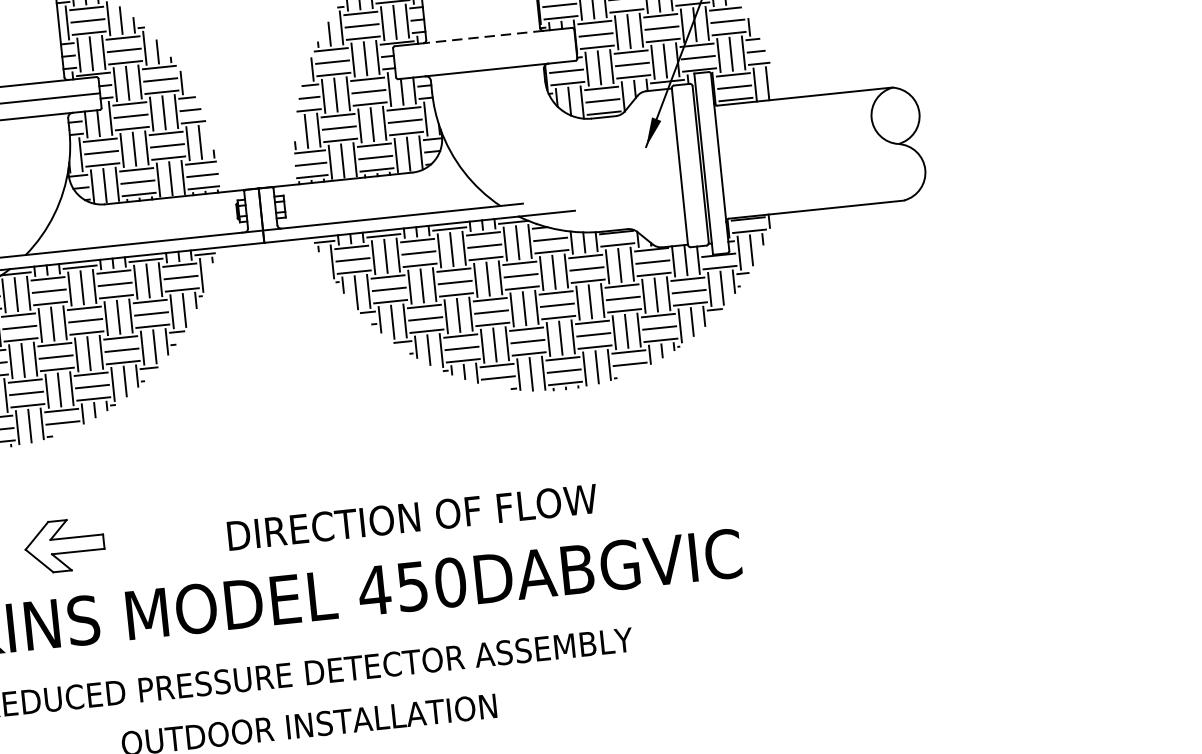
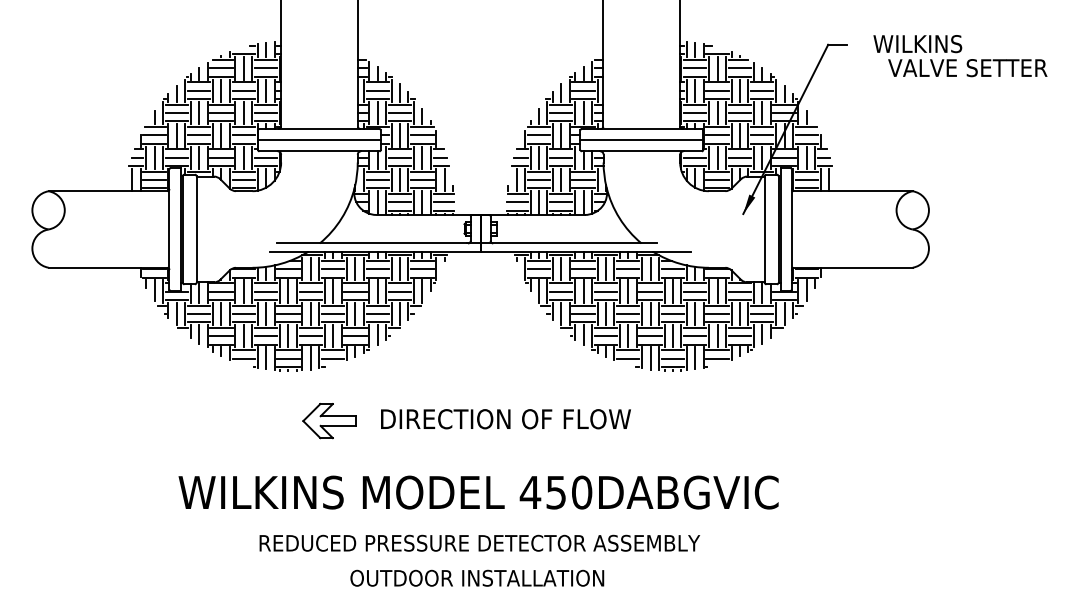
line: (482, 37) -> (641, 129), dashed -> solid
line: (484, 54) -> (641, 140), added
text: (411, 517) -> (505, 419), moved
part: (64, 546) -> (329, 421), moved

